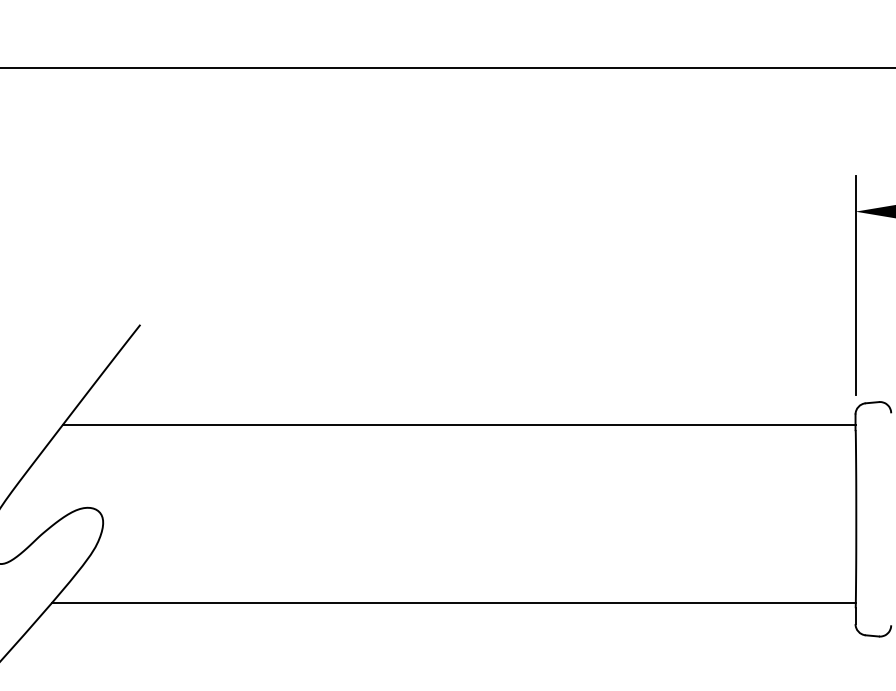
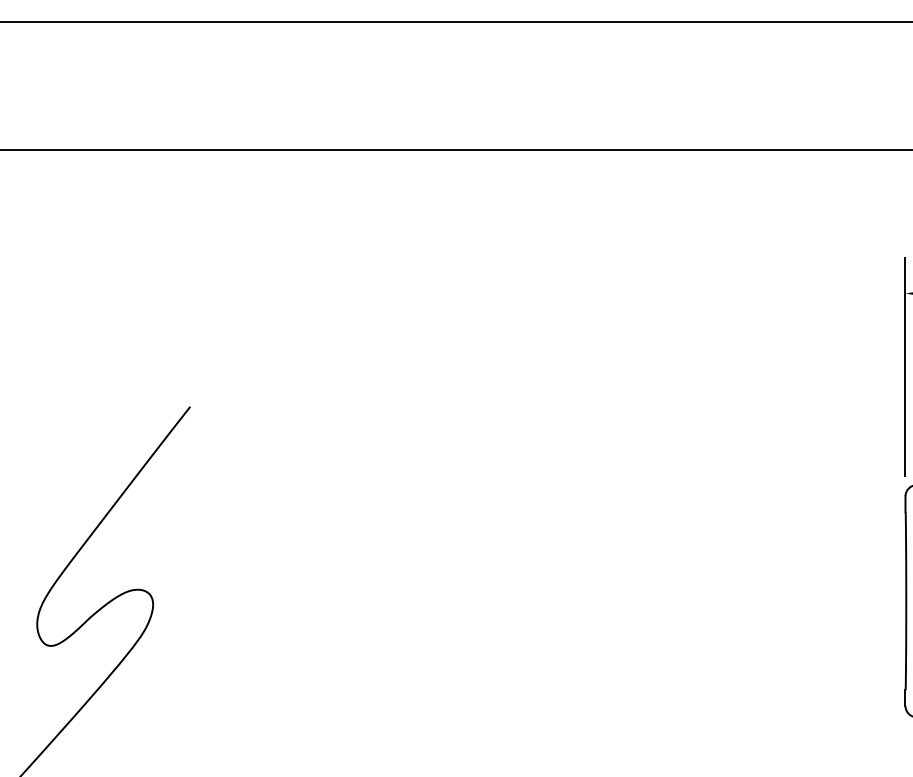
line: (458, 425) -> (508, 507), removed
line: (453, 602) -> (503, 684), removed

